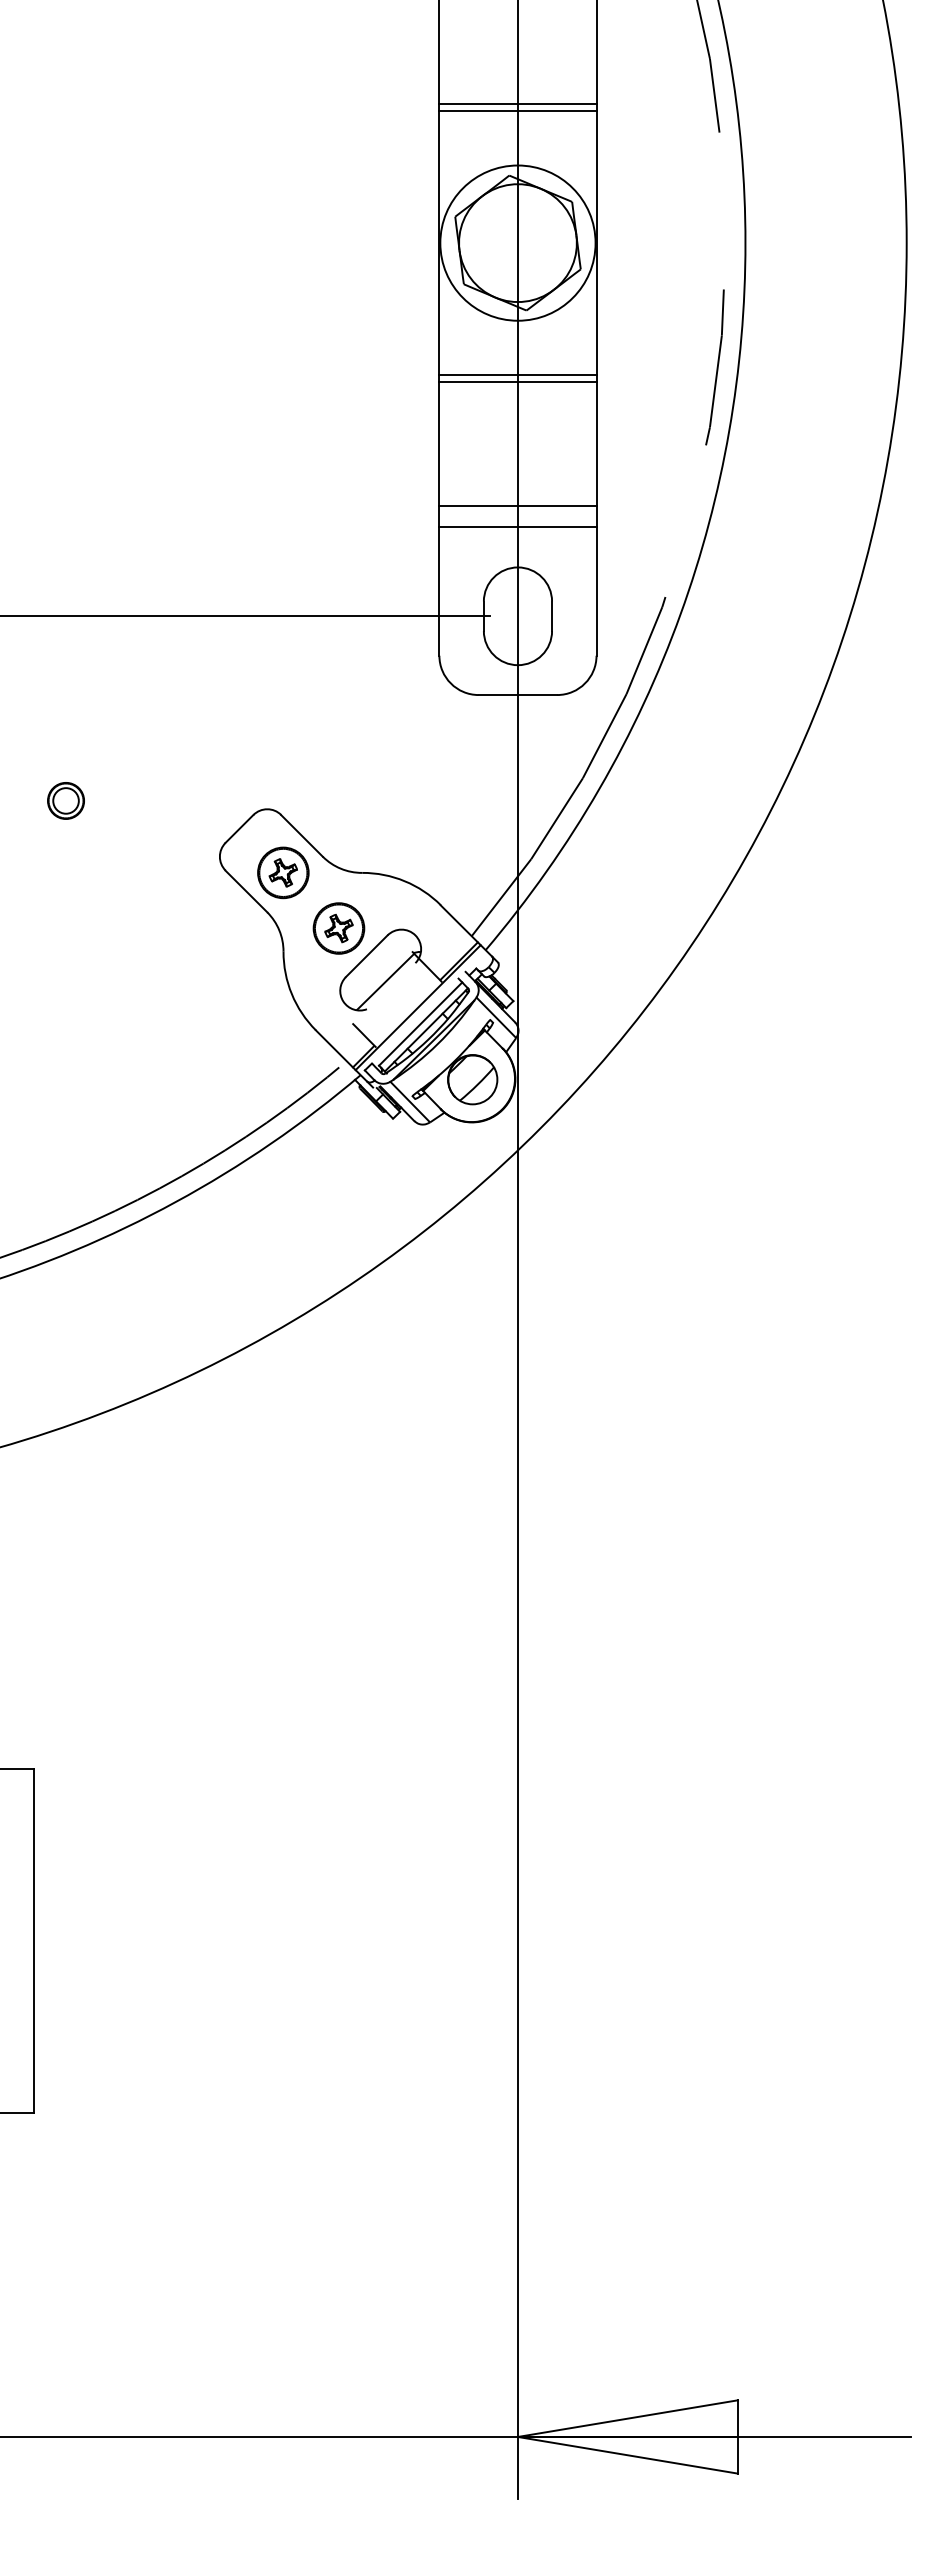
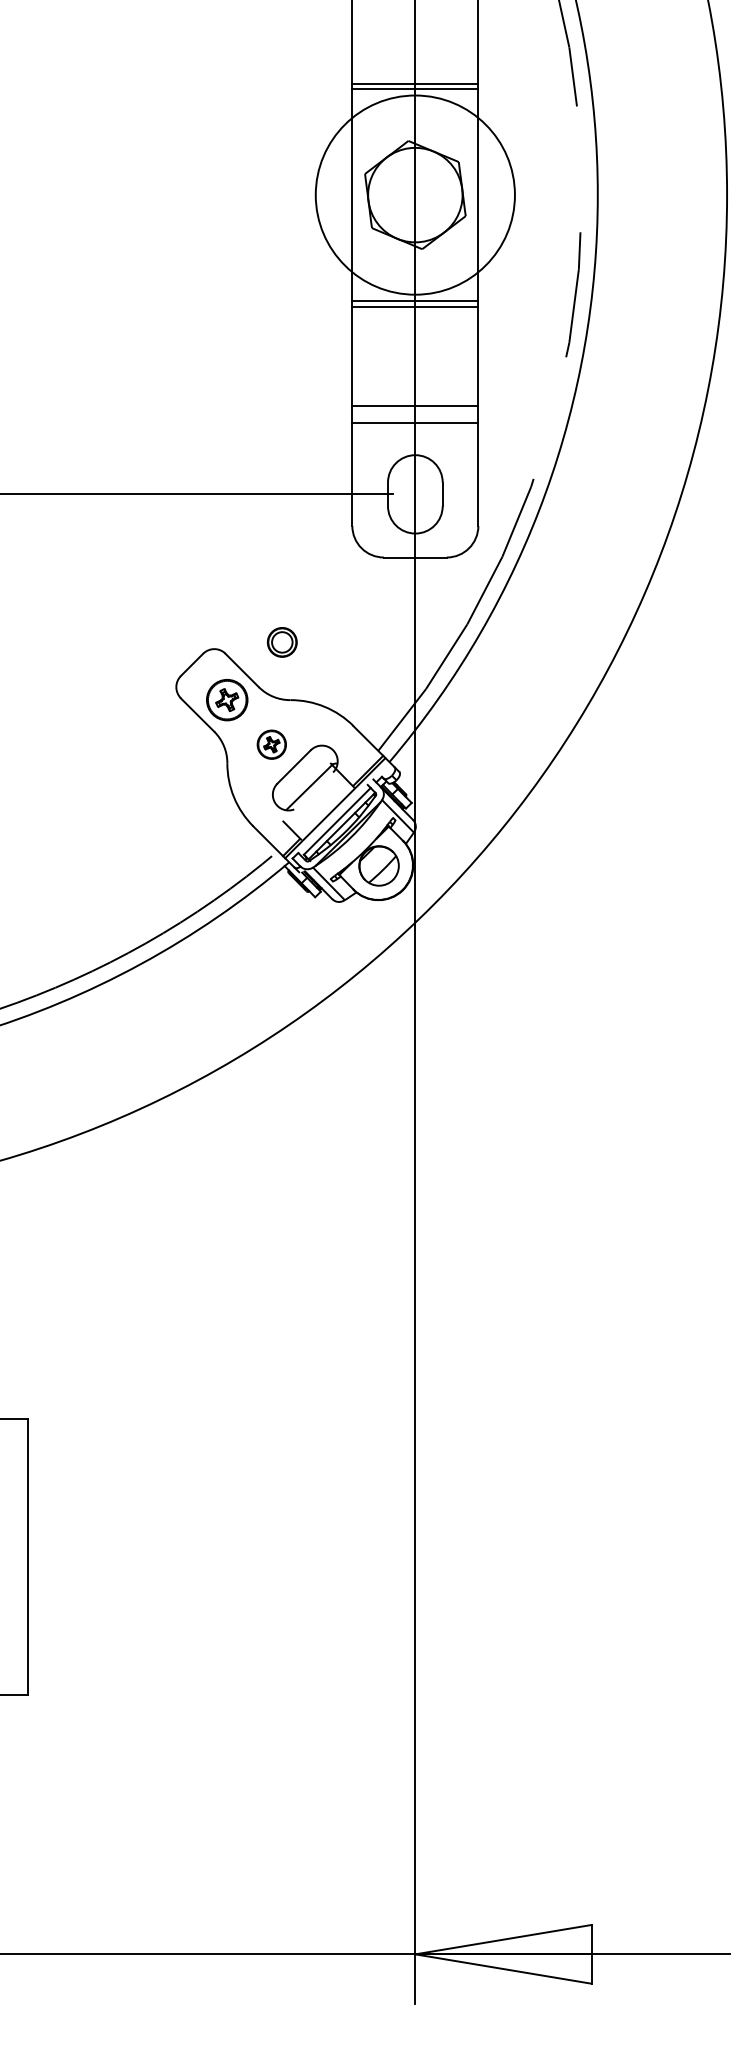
circle: (517, 242) -> (414, 194), size x1.6
part: (65, 800) -> (281, 642), moved
part: (338, 928) -> (271, 744), size x0.7

